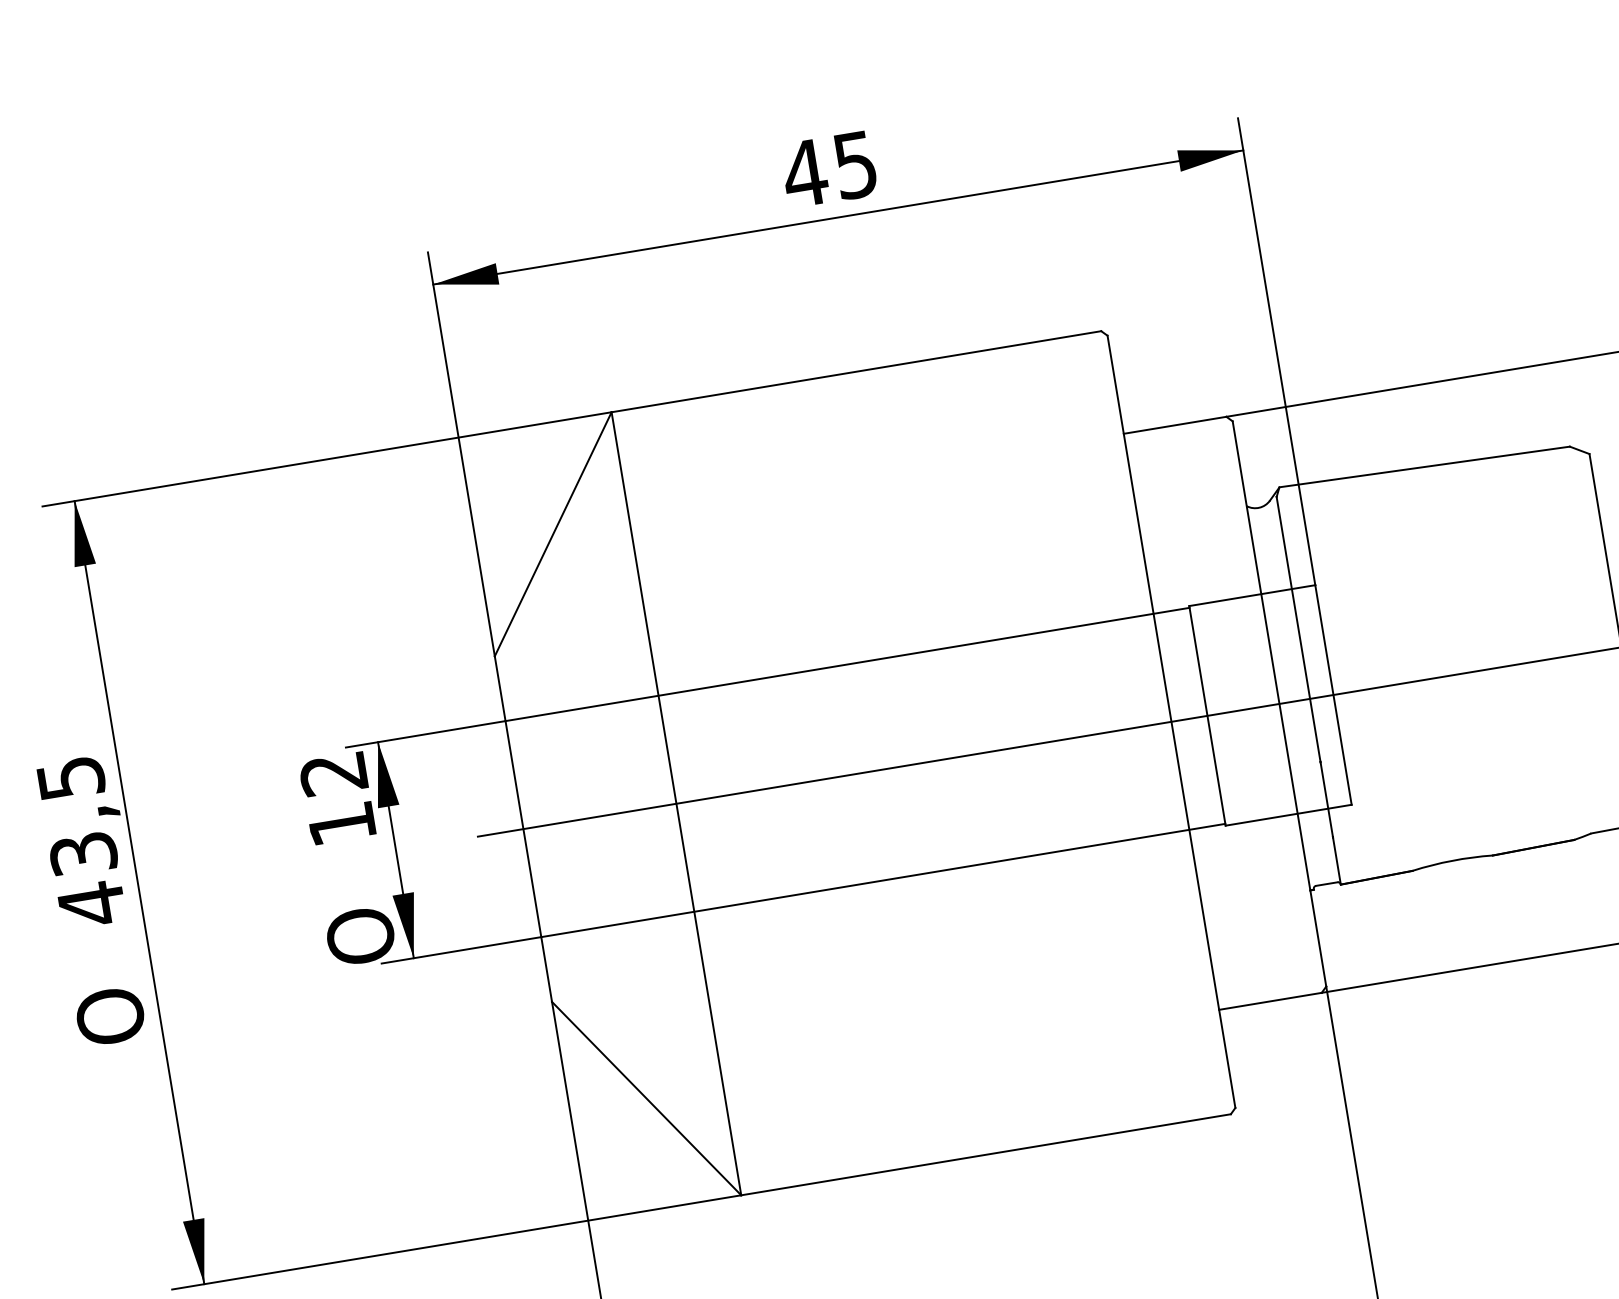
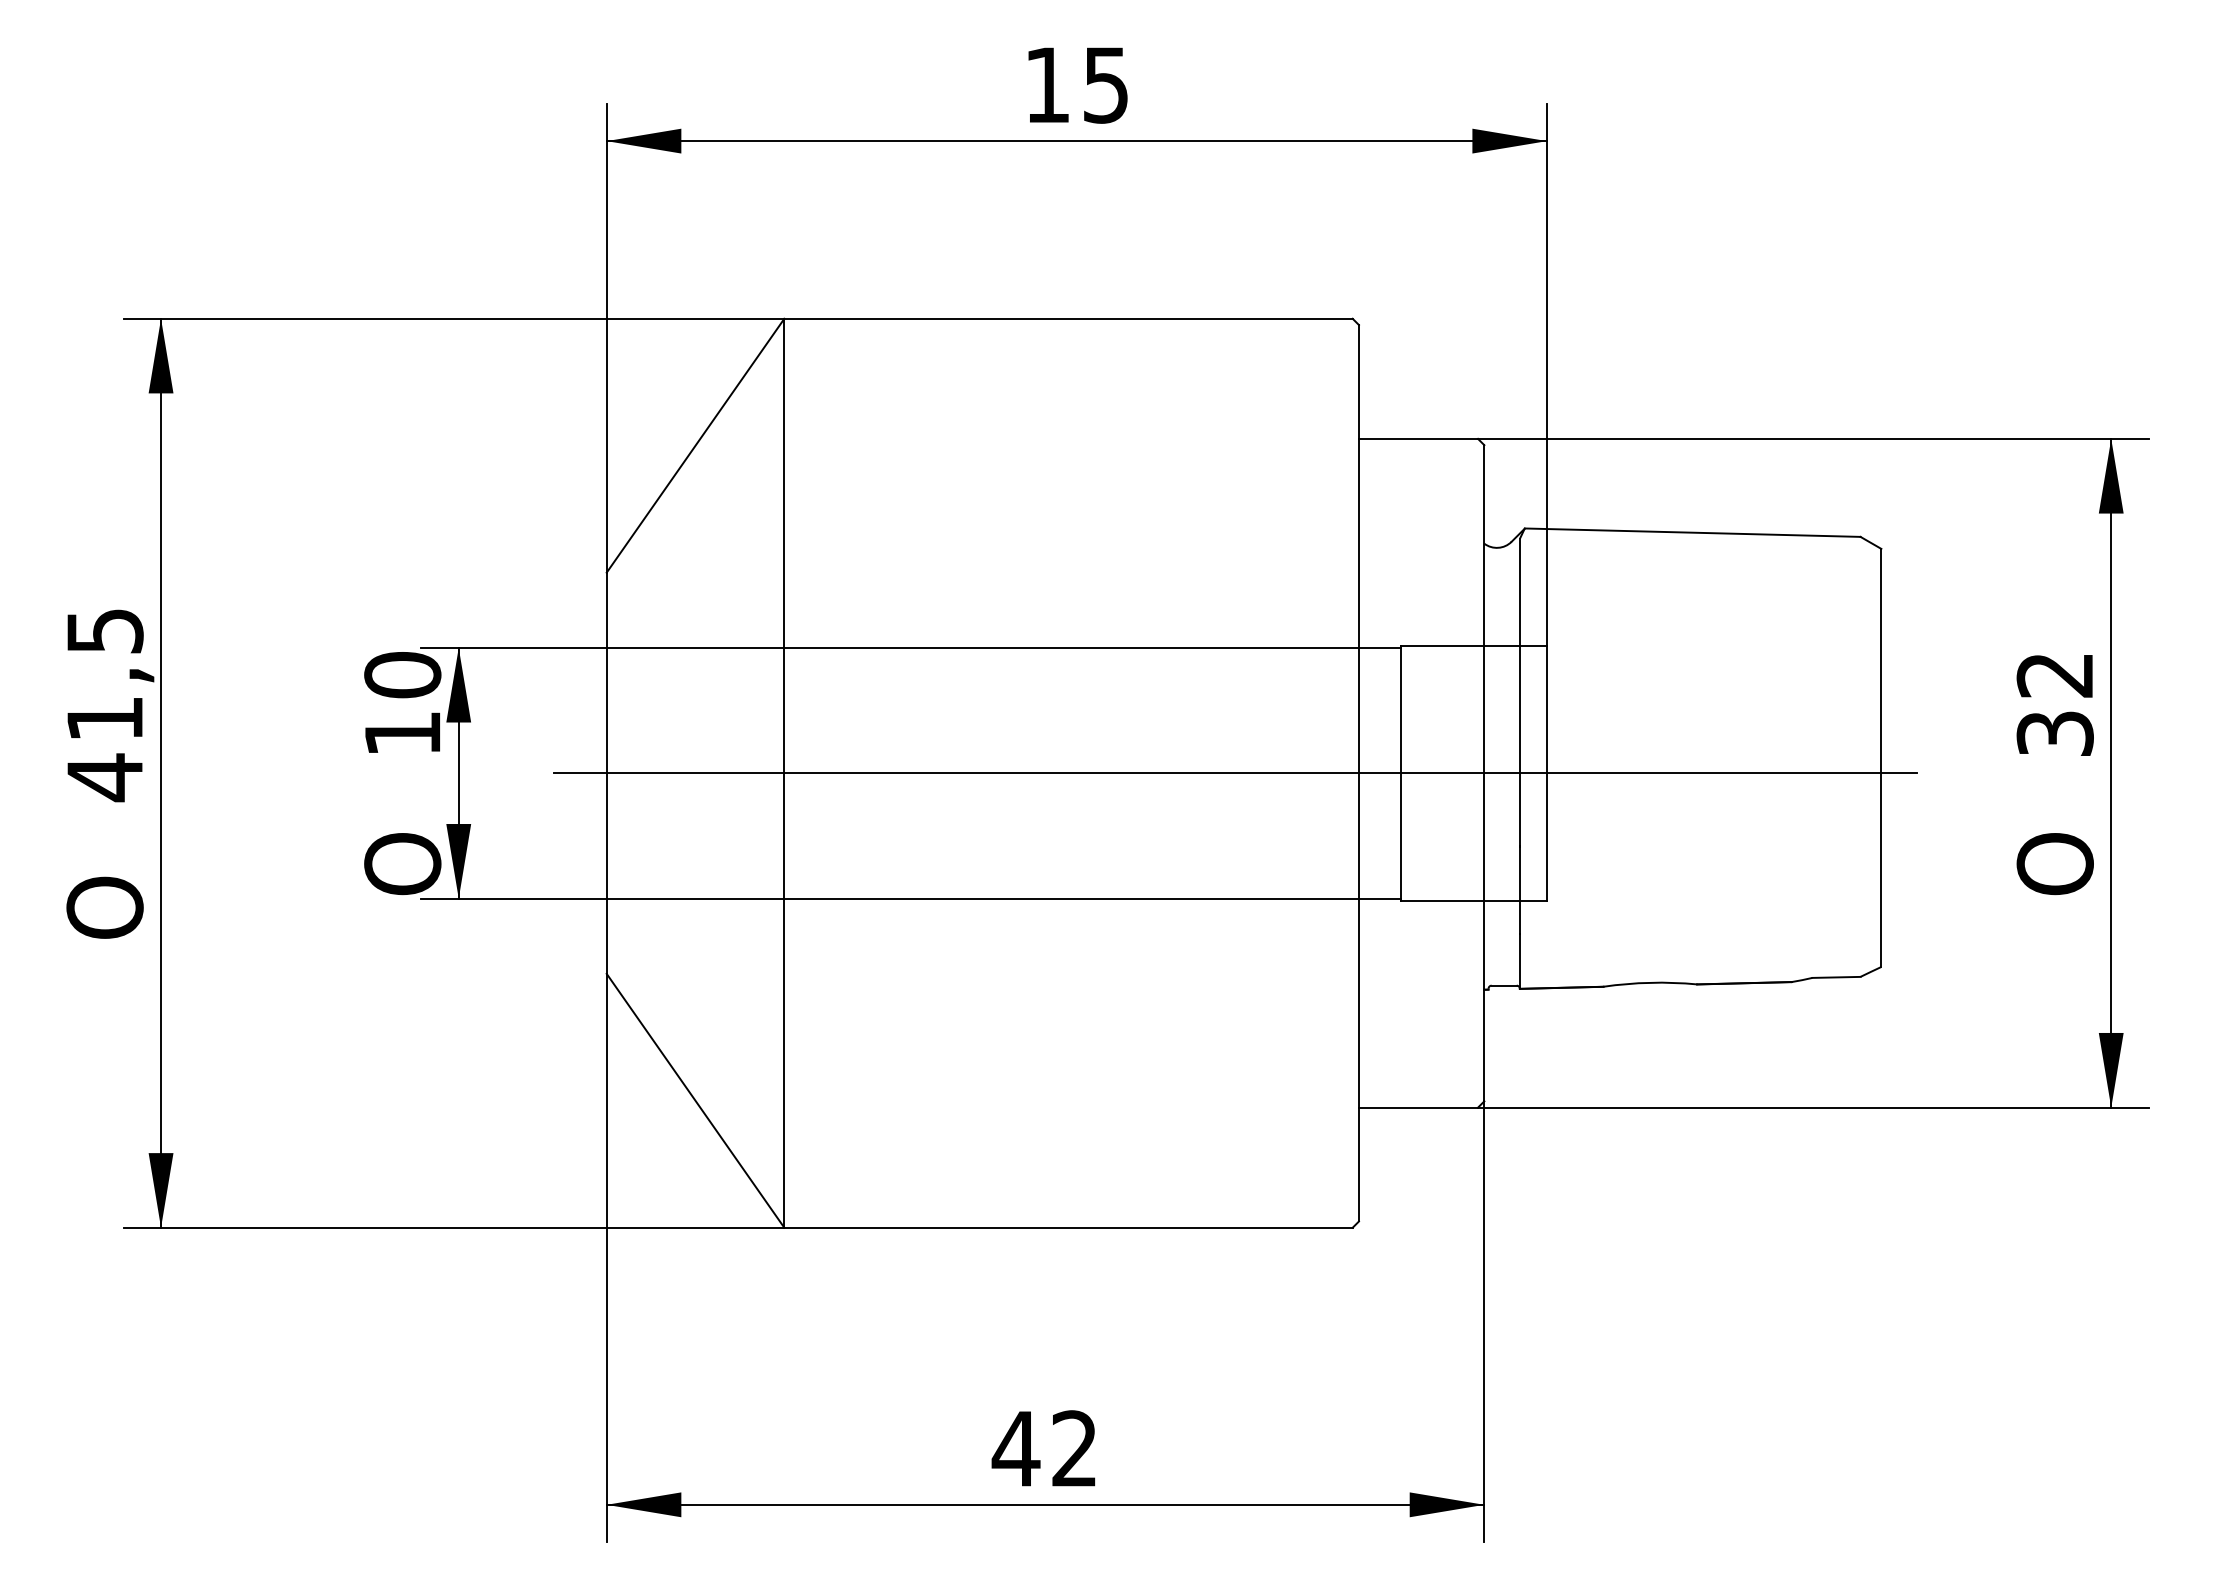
text: (804, 172) -> (1047, 84), 45 -> 15
text: (333, 774) -> (402, 675), 12 -> 10
text: (83, 854) -> (104, 719), 43,5 -> 41,5

